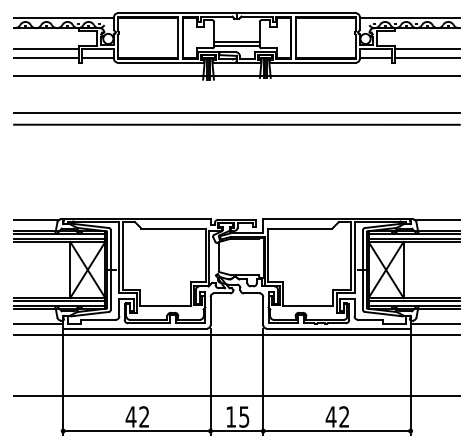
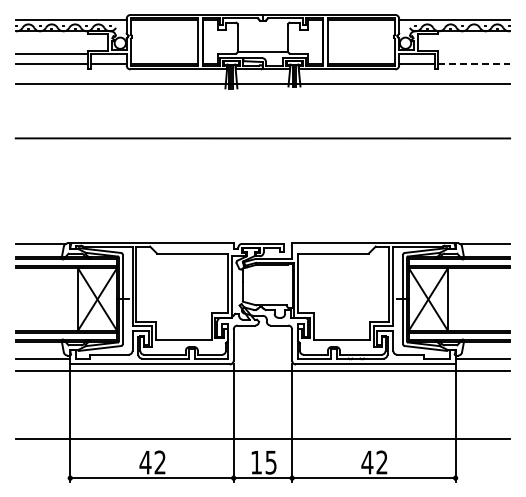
line: (236, 41) -> (262, 46), removed
line: (427, 49) -> (474, 54), removed
line: (427, 58) -> (474, 64), solid -> dashed
line: (236, 113) -> (262, 125), removed

